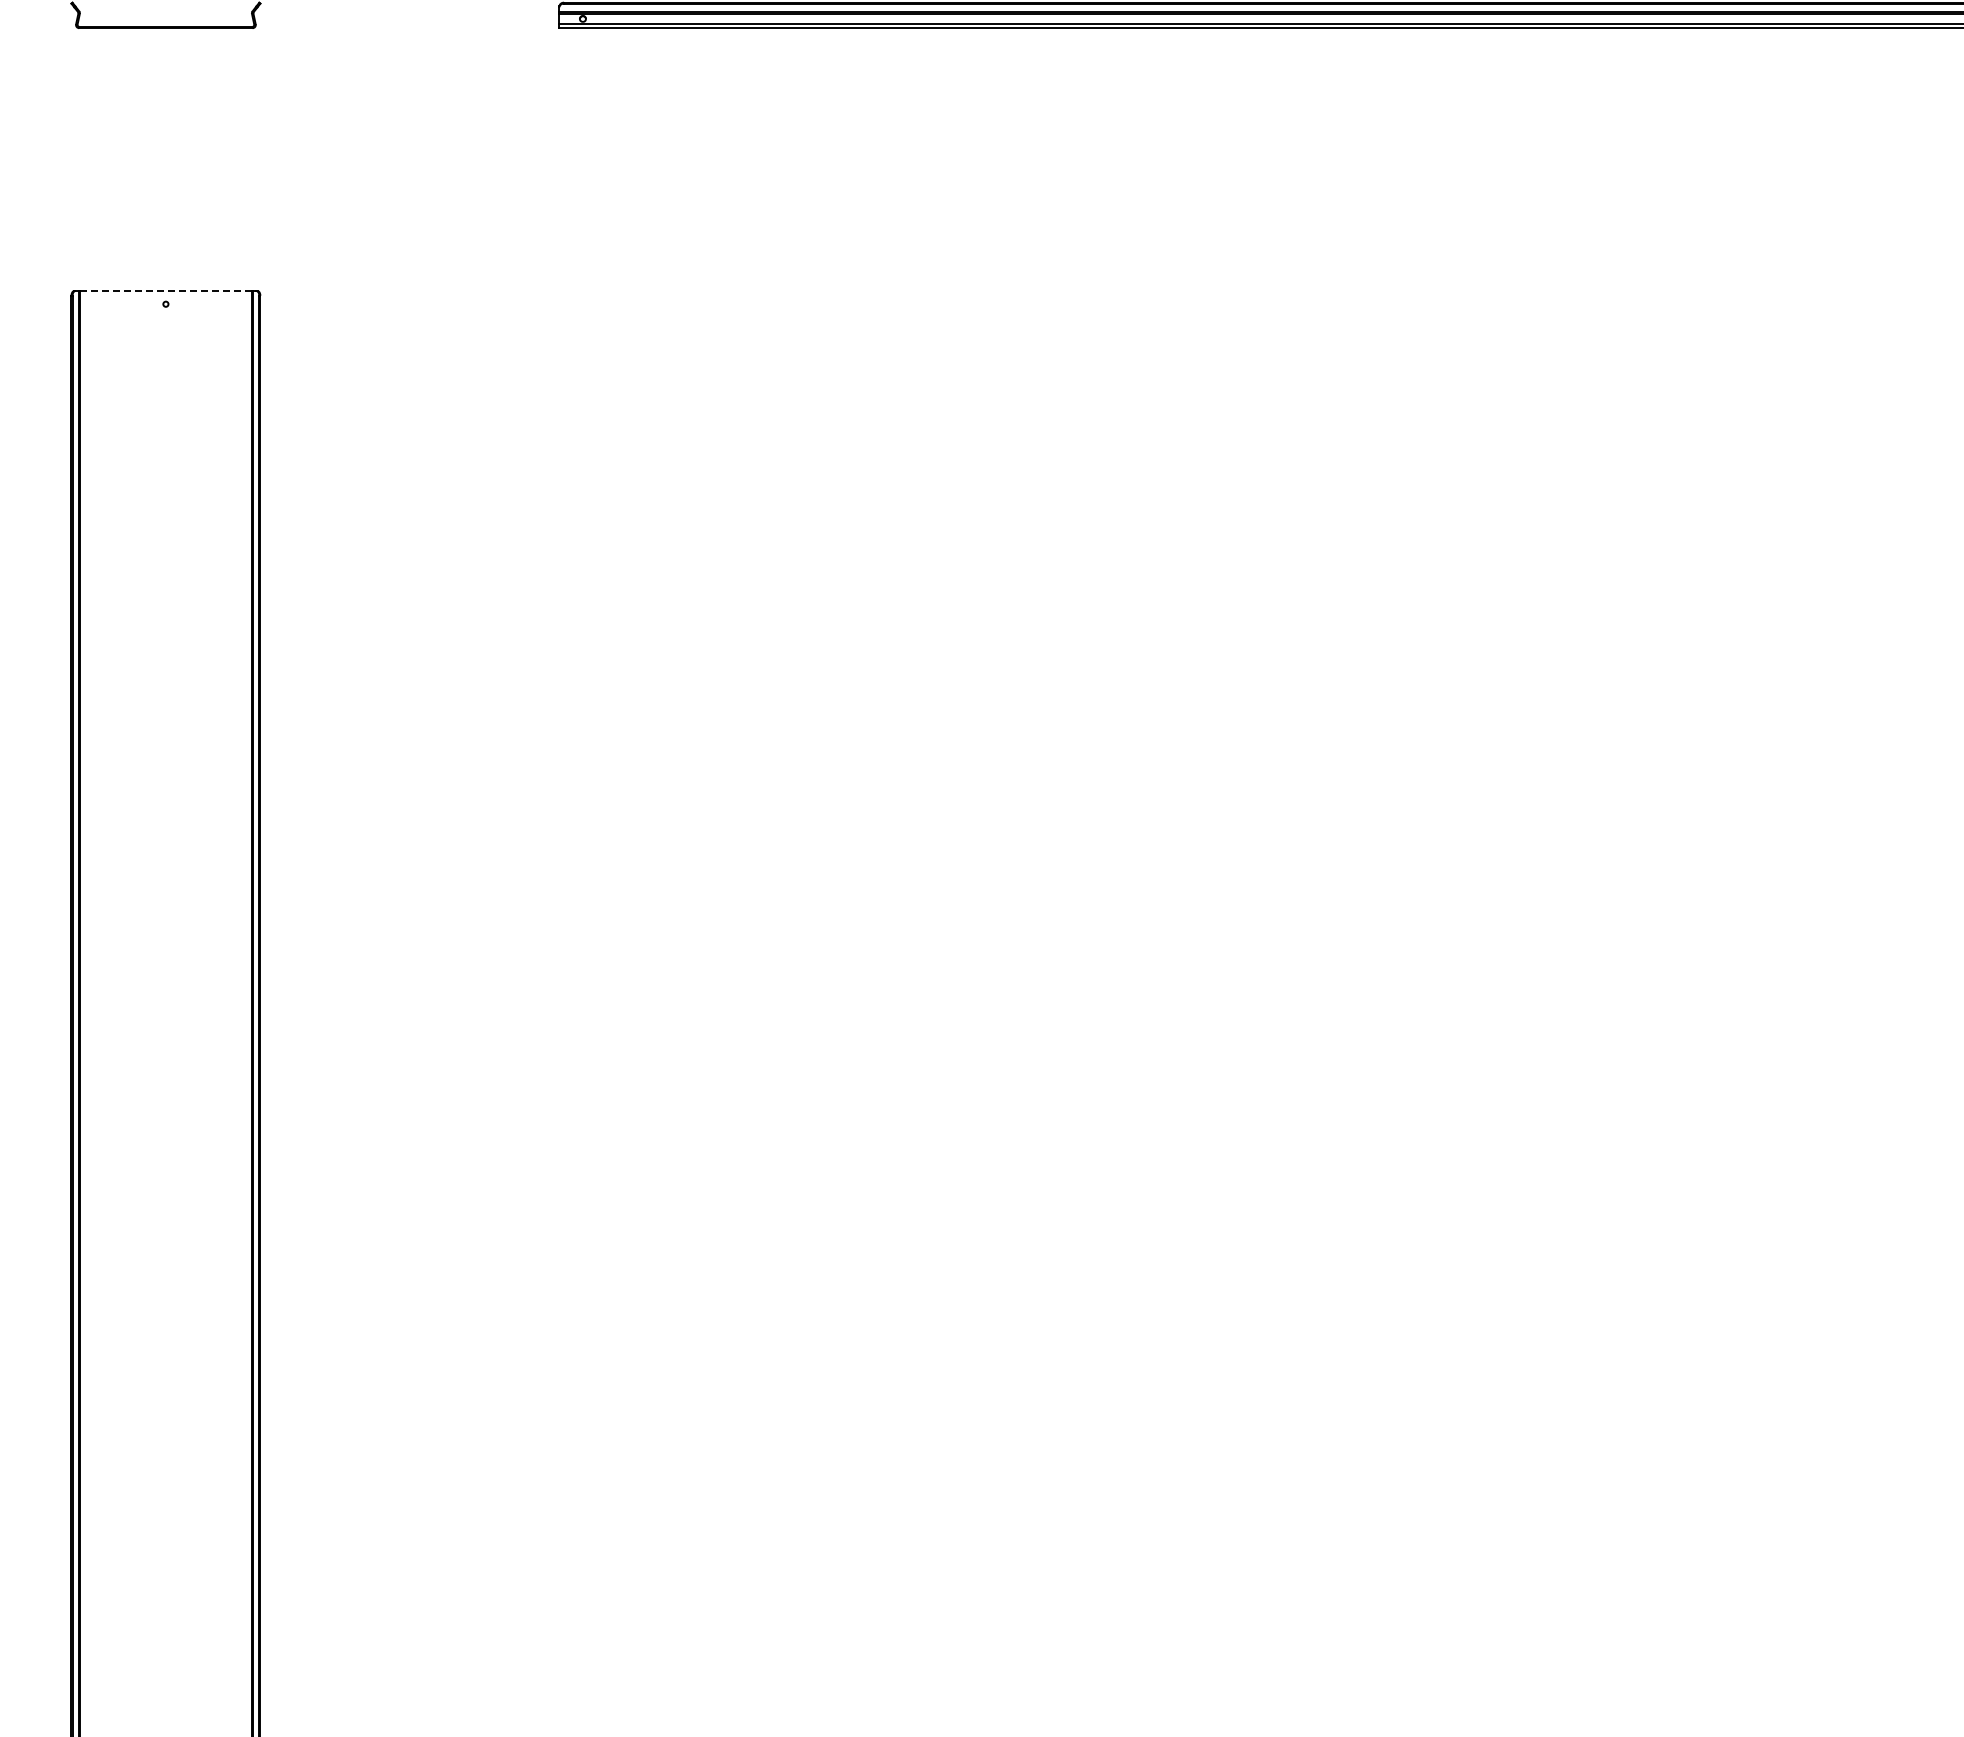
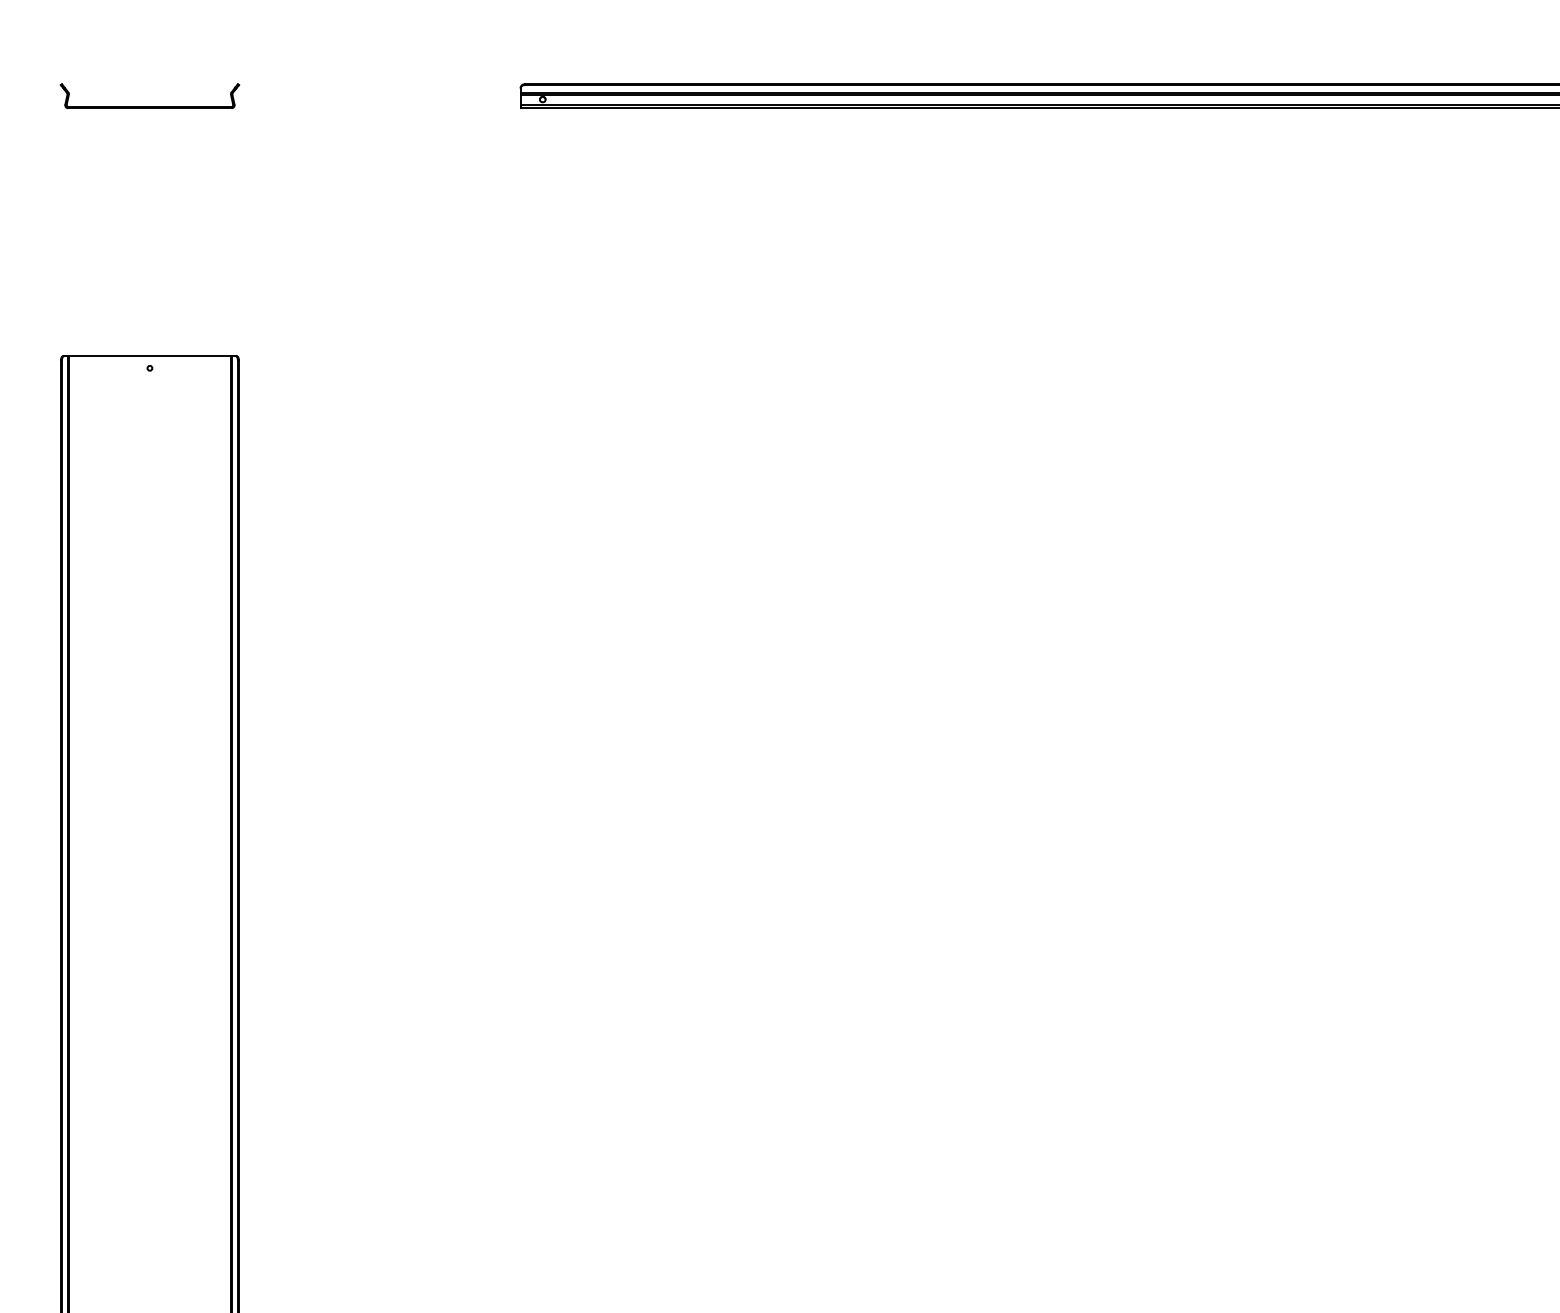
line: (166, 291) -> (150, 356), dashed -> solid

